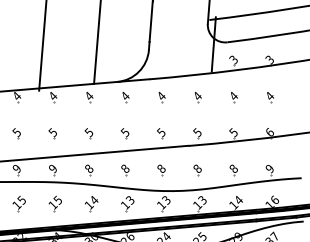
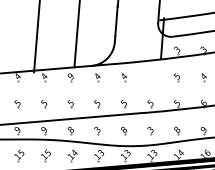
text: (89, 95) -> (71, 75), 4 -> 9
text: (233, 95) -> (177, 75), 4 -> 5
part: (198, 97) -> (151, 77), removed
text: (124, 168) -> (96, 129), 8 -> 3
text: (197, 168) -> (150, 129), 8 -> 3

